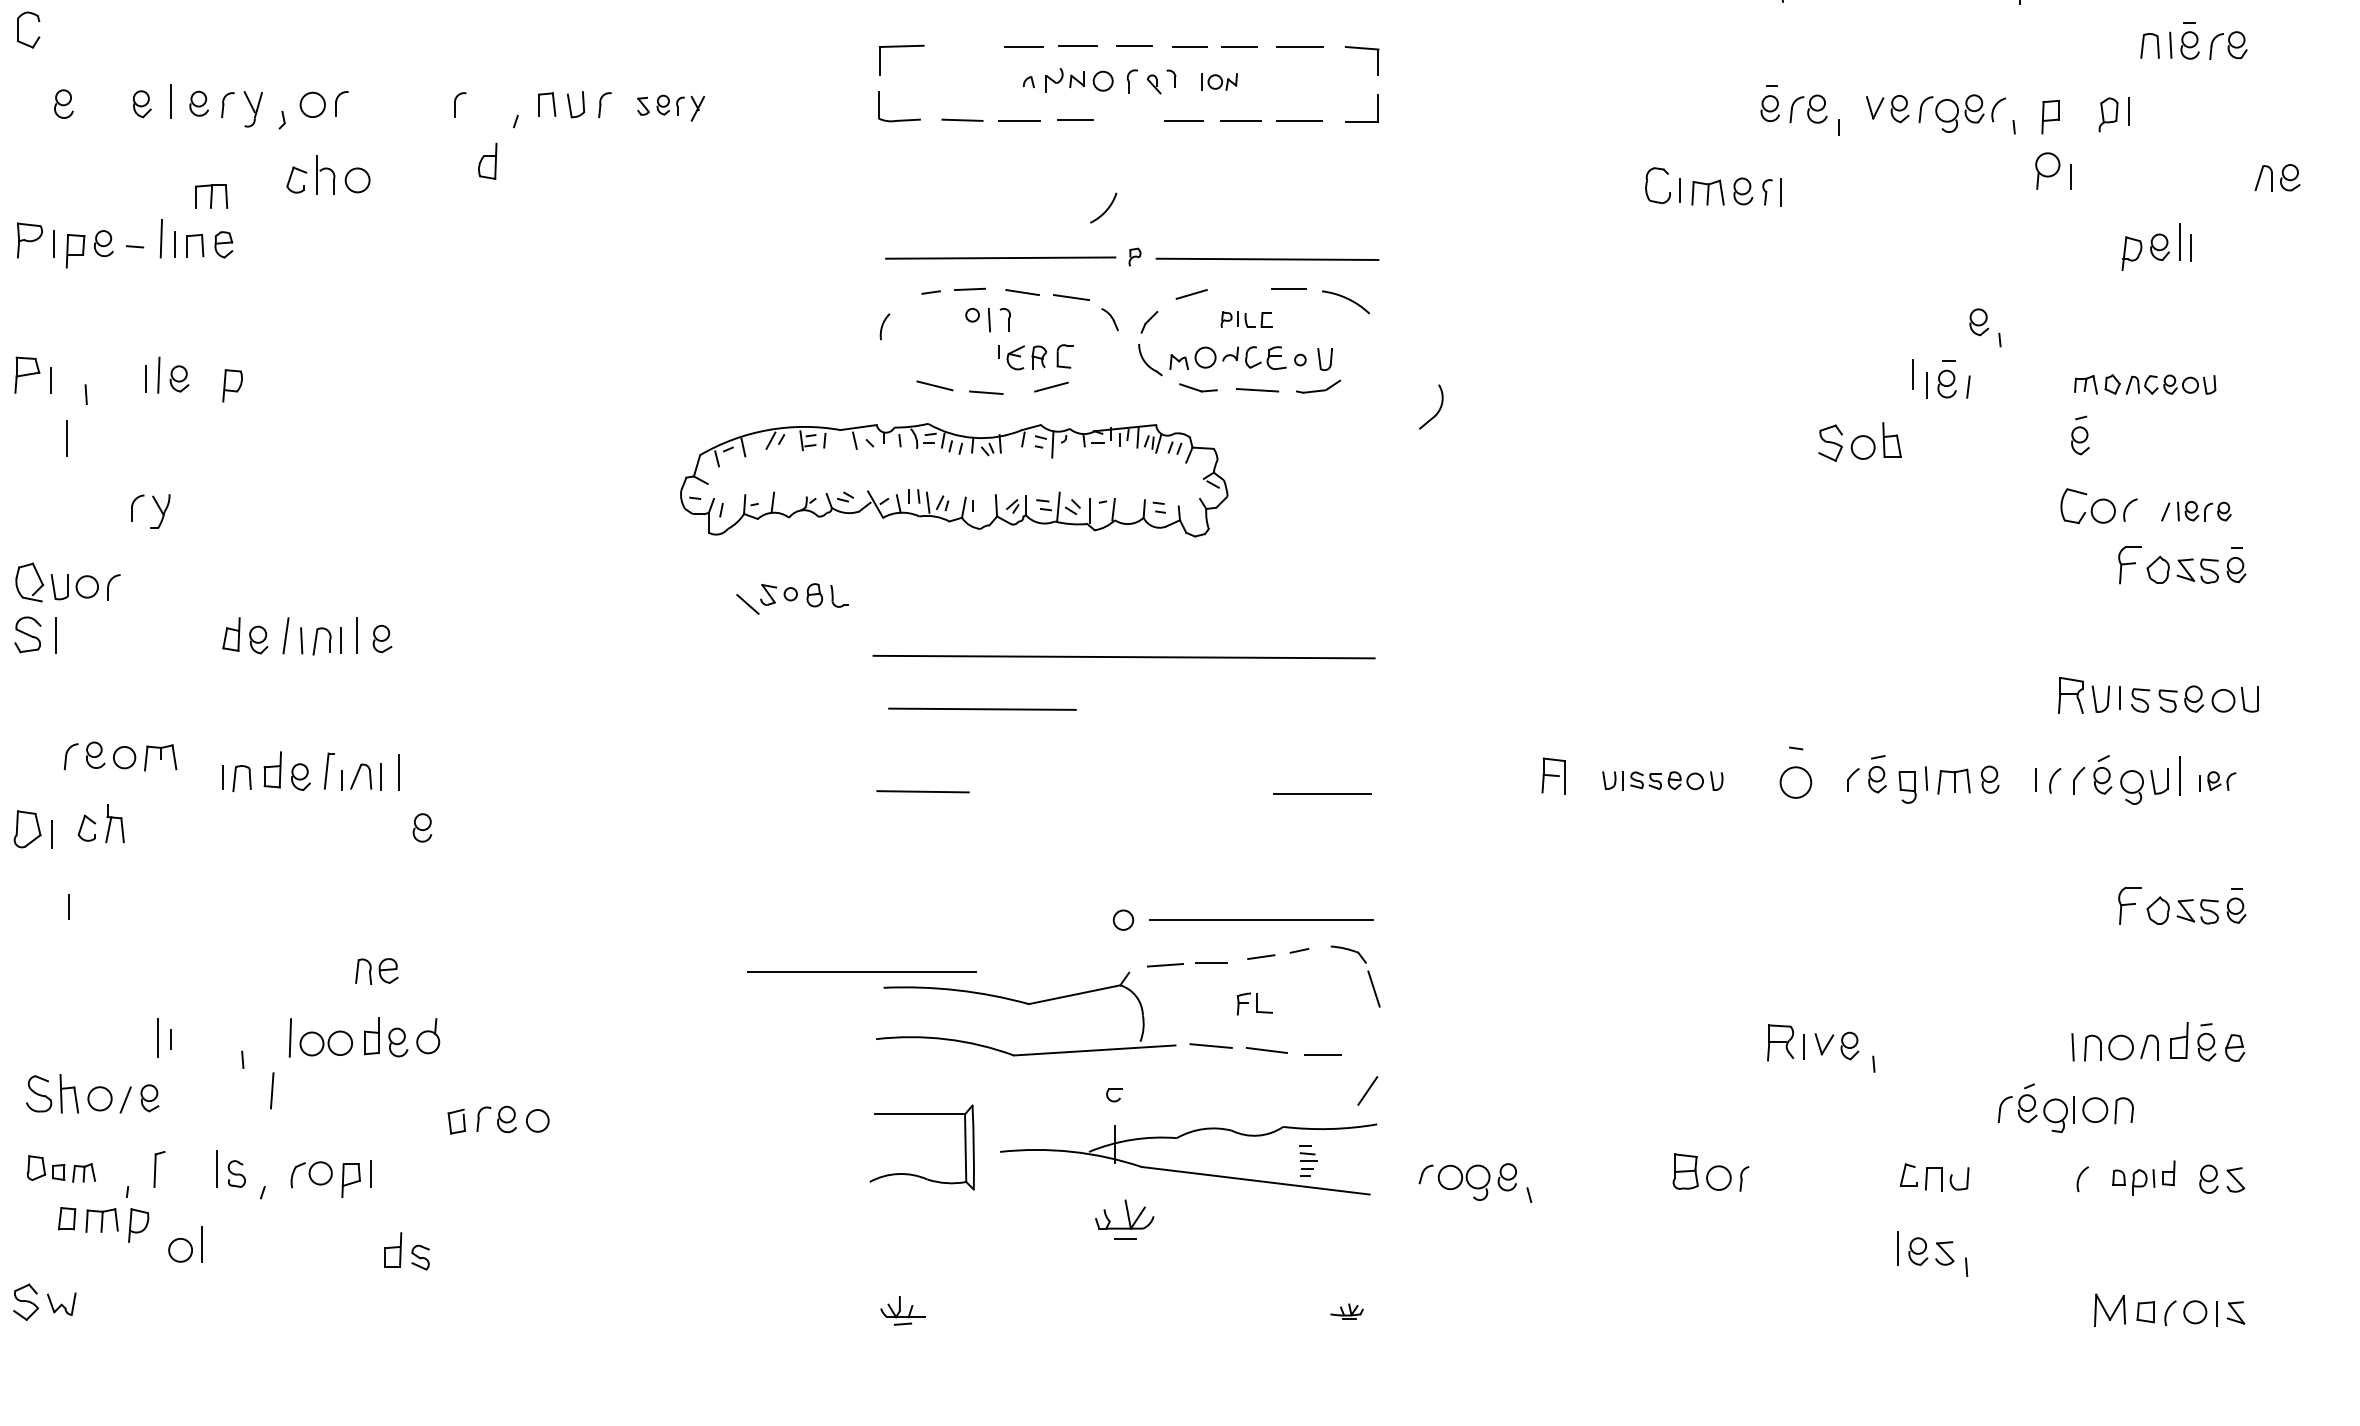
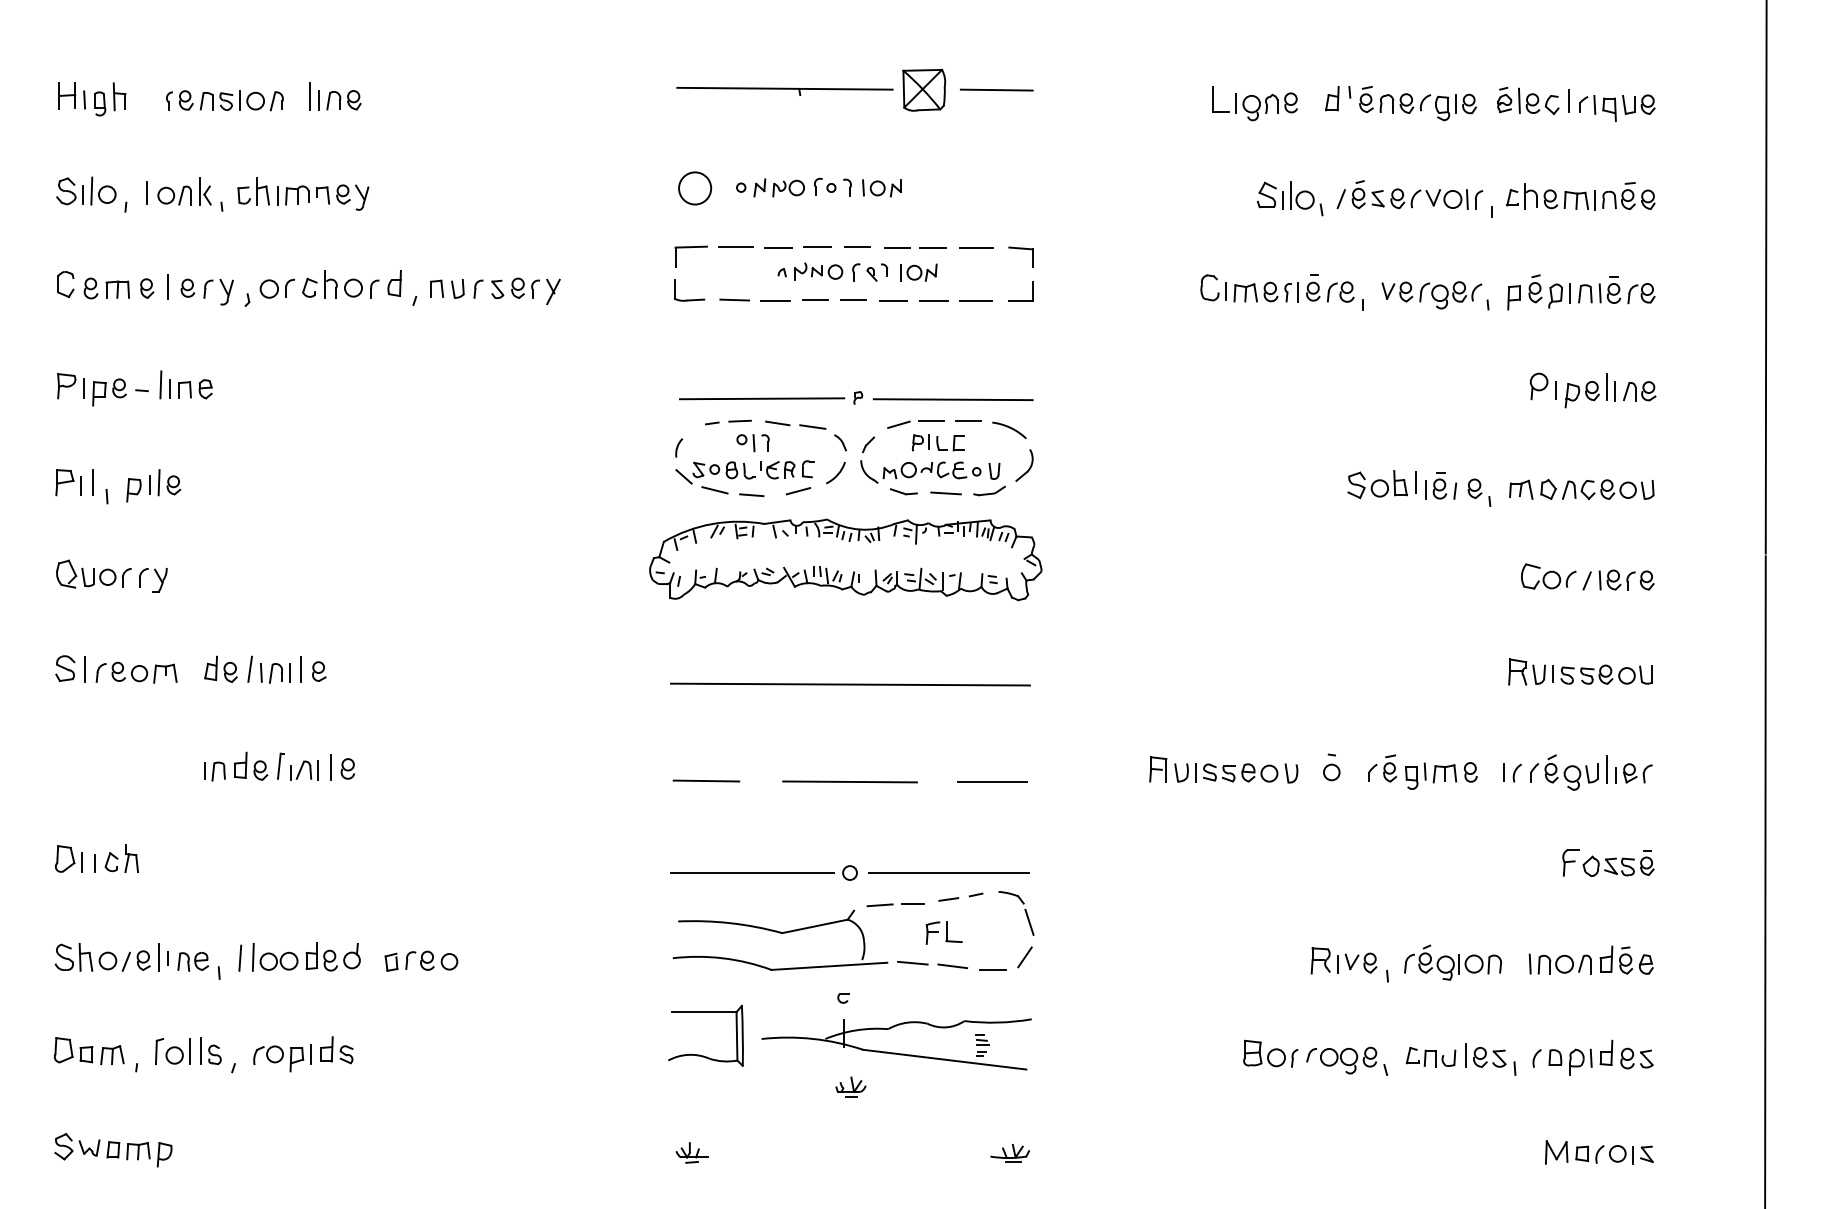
part: (18, 30) -> (58, 284), moved
part: (2193, 41) -> (1616, 290), moved
line: (963, 45) -> (735, 246), added
part: (1219, 81) -> (918, 272), size x1.43
part: (670, 108) -> (525, 291), size x1.43
line: (1126, 119) -> (852, 299), added
part: (487, 161) -> (394, 283), moved
part: (2052, 171) -> (1542, 386), moved
part: (328, 175) -> (332, 284), moved
part: (2277, 178) -> (1639, 391), moved
part: (1713, 186) -> (1249, 288), moved
part: (211, 196) -> (117, 289), moved
arc: (1104, 210) -> (836, 474), moved
line: (1235, 288) -> (930, 420), added
part: (1245, 319) -> (937, 442), size x1.43
part: (1985, 327) -> (1479, 492), moved
part: (2144, 383) -> (1581, 488), size x1.43
part: (232, 386) -> (133, 490), moved
part: (1431, 407) -> (1024, 465), moved
part: (2080, 435) -> (1535, 288), moved
line: (65, 437) -> (92, 482), moved
part: (1859, 441) -> (1377, 484), moved
part: (953, 479) -> (845, 559), moved
part: (2196, 510) -> (1618, 579), size x1.43
part: (2182, 564) -> (1608, 618), removed
part: (67, 581) -> (93, 573), moved
part: (791, 598) -> (715, 472), moved
part: (2158, 694) -> (1580, 671), moved
line: (981, 708) -> (849, 781), moved
part: (120, 756) -> (136, 672), moved
part: (1795, 772) -> (1331, 767), size x0.71
part: (1663, 781) -> (1236, 773), size x1.43
part: (2217, 781) -> (1633, 773), size x1.43
part: (100, 823) -> (121, 858), moved
part: (421, 827) -> (347, 768), moved
part: (32, 828) -> (68, 858), moved
part: (377, 971) -> (193, 961), moved
line: (861, 971) -> (752, 872), moved
part: (1253, 1003) -> (943, 932), size x1.43
line: (272, 1089) -> (240, 957), moved
line: (1367, 1091) -> (1024, 957), moved
part: (92, 1093) -> (102, 957), moved
part: (2066, 1107) -> (1453, 962), moved
part: (498, 1119) -> (421, 960), moved
part: (61, 1169) -> (89, 1051), size x1.43
part: (2143, 1177) -> (1580, 1057), size x1.43
part: (1475, 1181) -> (1347, 1060), moved
part: (1124, 1218) -> (850, 1086), size x0.71
part: (103, 1225) -> (139, 1154), moved
part: (184, 1244) -> (177, 1051), moved
part: (406, 1251) -> (336, 1050), moved
part: (1932, 1254) -> (1490, 1059), moved
part: (1346, 1311) -> (1009, 1153), size x1.67

